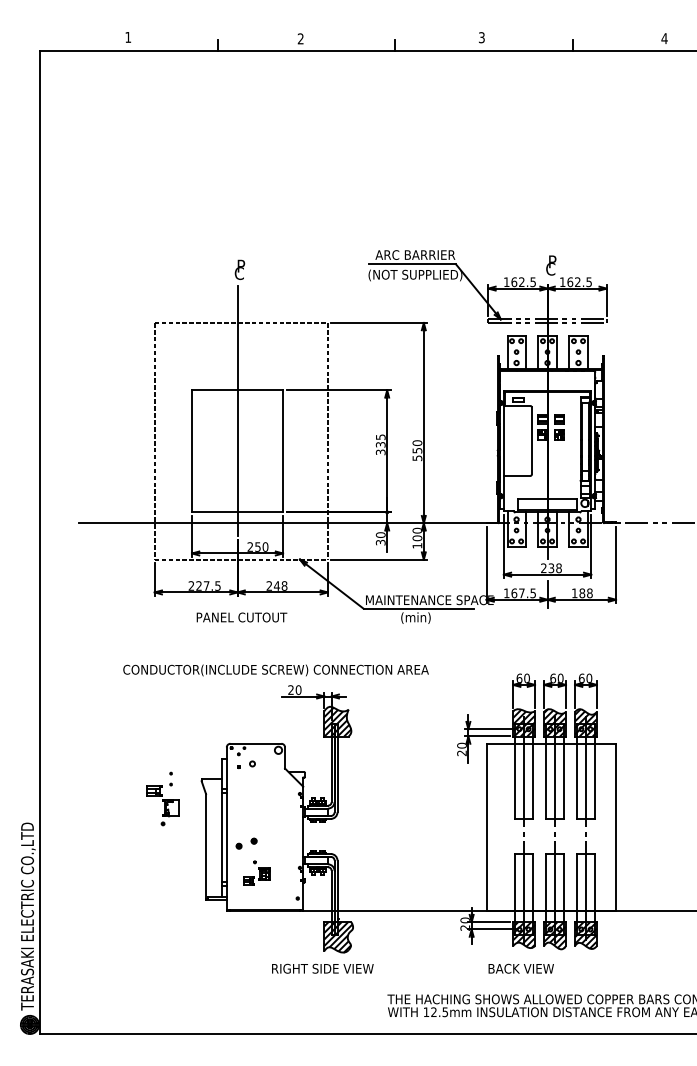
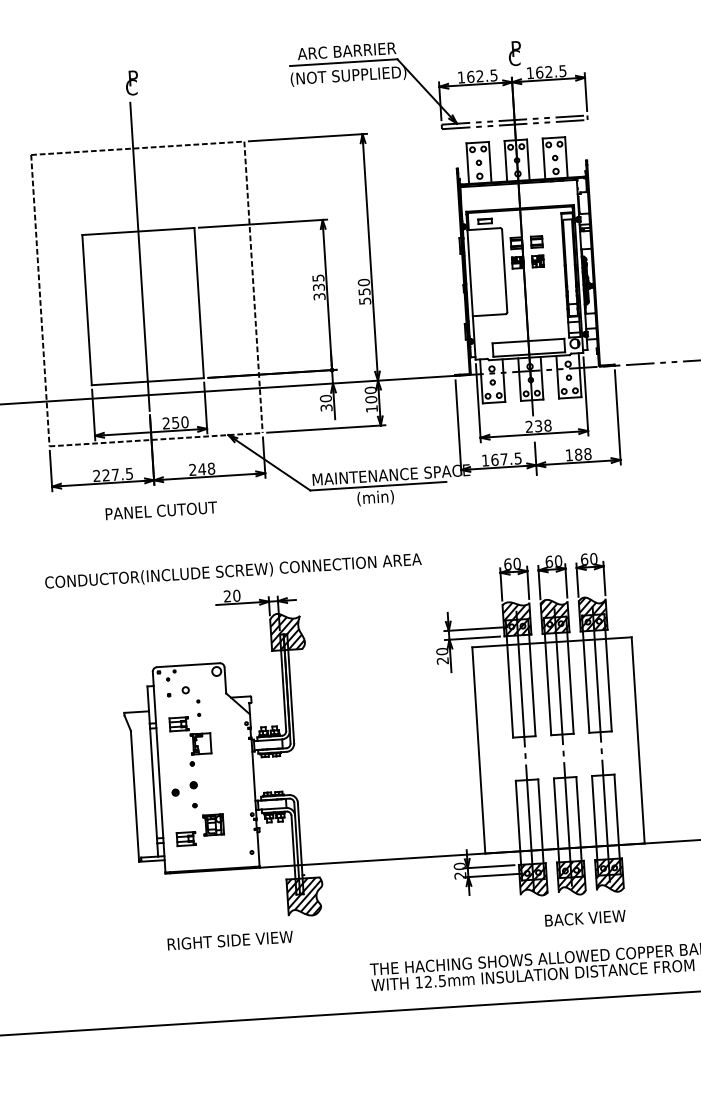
text: (275, 670) -> (232, 571), moved
part: (162, 798) -> (189, 732), moved
part: (256, 872) -> (199, 823), size x1.43
text: (322, 968) -> (229, 940), moved
text: (520, 968) -> (584, 918), moved

